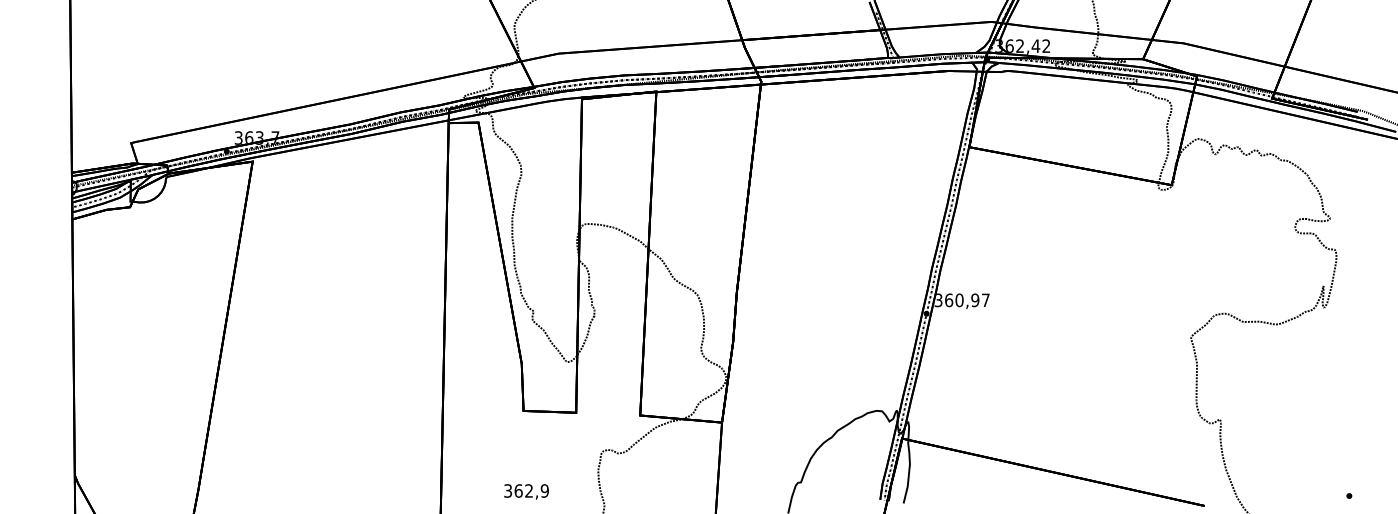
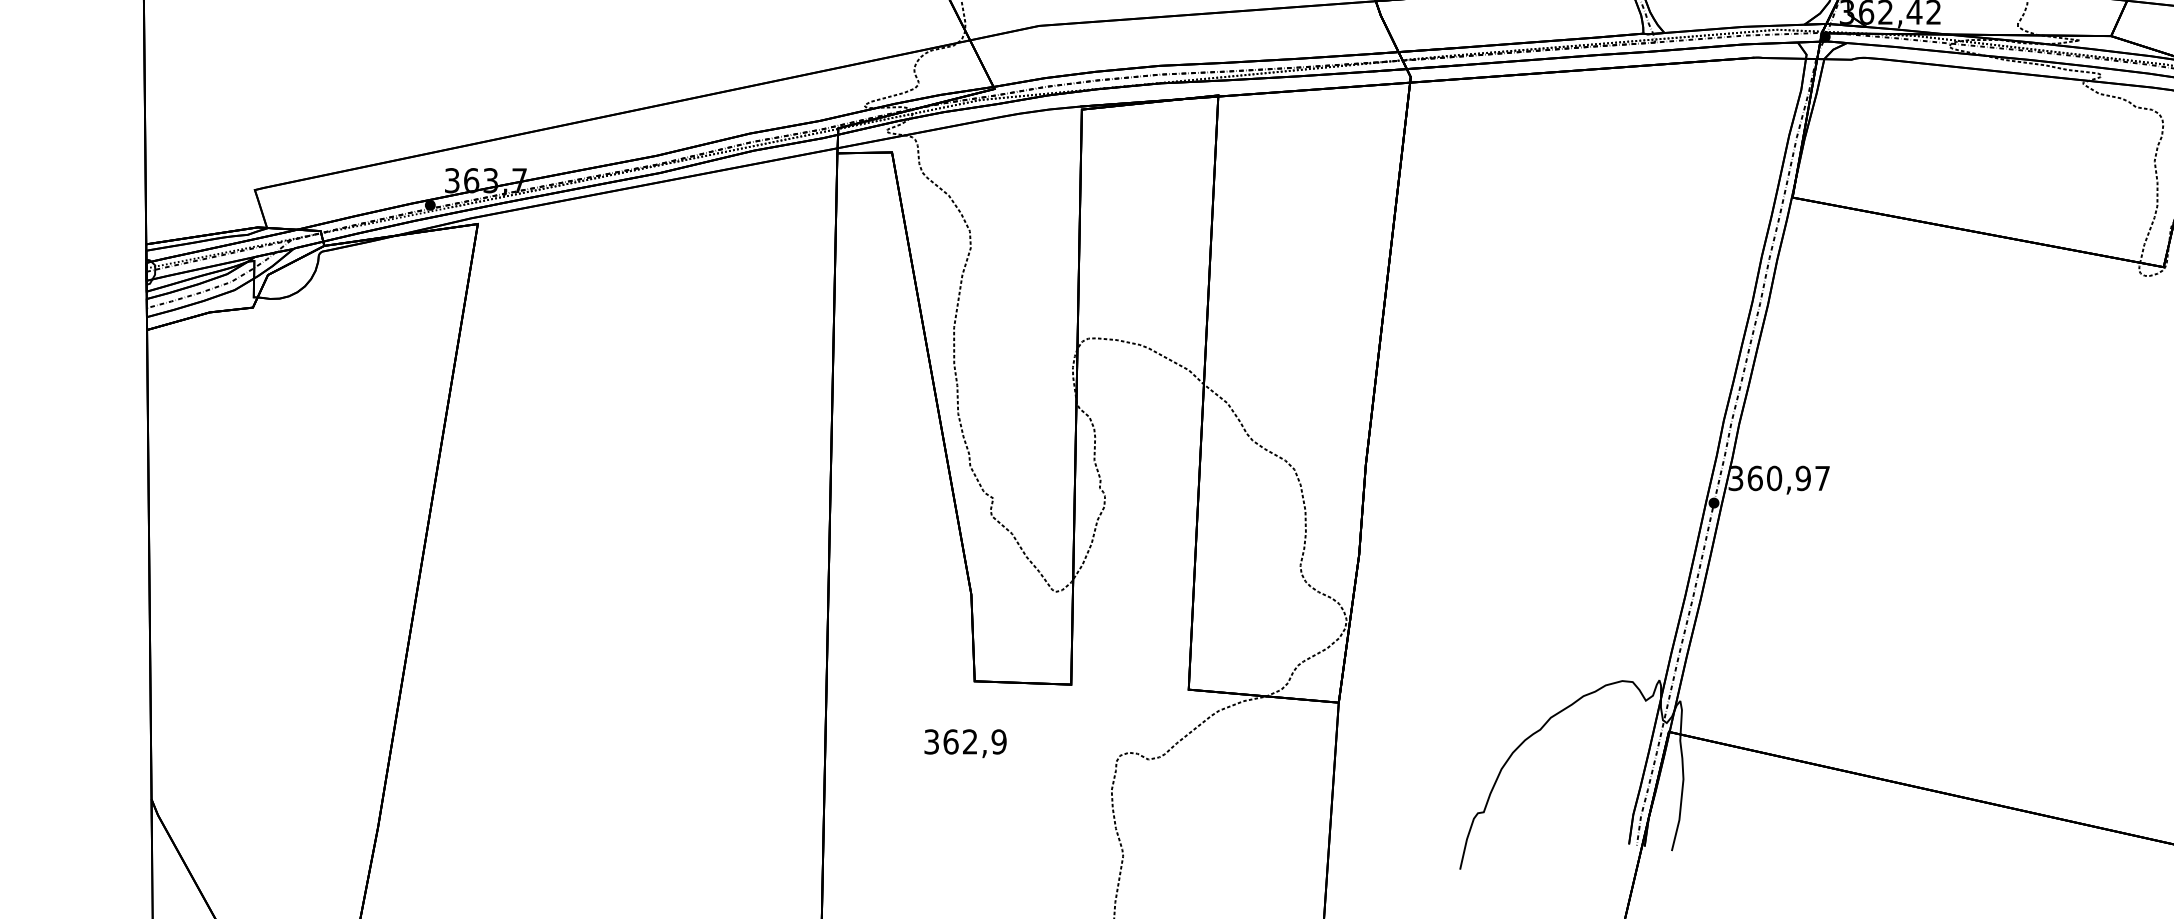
text: (526, 491) -> (965, 742), moved

